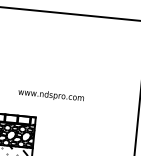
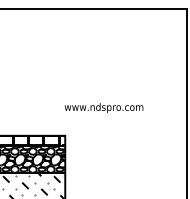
text: (50, 95) -> (103, 107), moved

